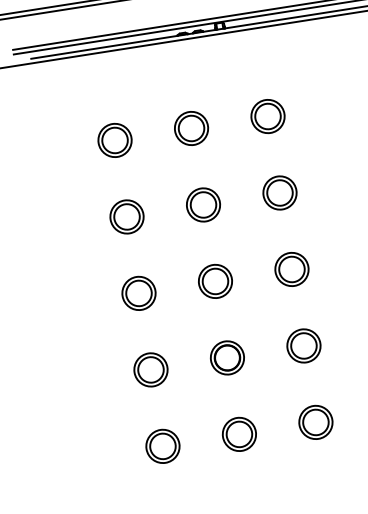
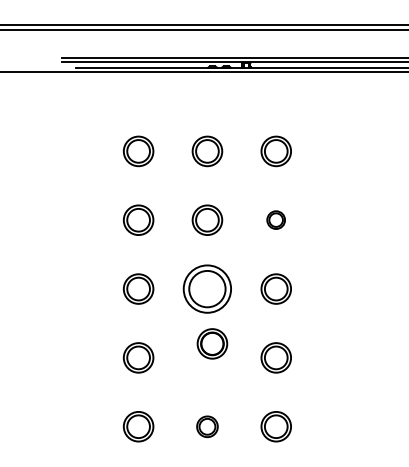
part: (279, 192) -> (275, 219), size x0.6
part: (215, 280) -> (207, 288), size x1.6
part: (227, 357) -> (212, 343), moved
part: (239, 434) -> (207, 426), size x0.7

